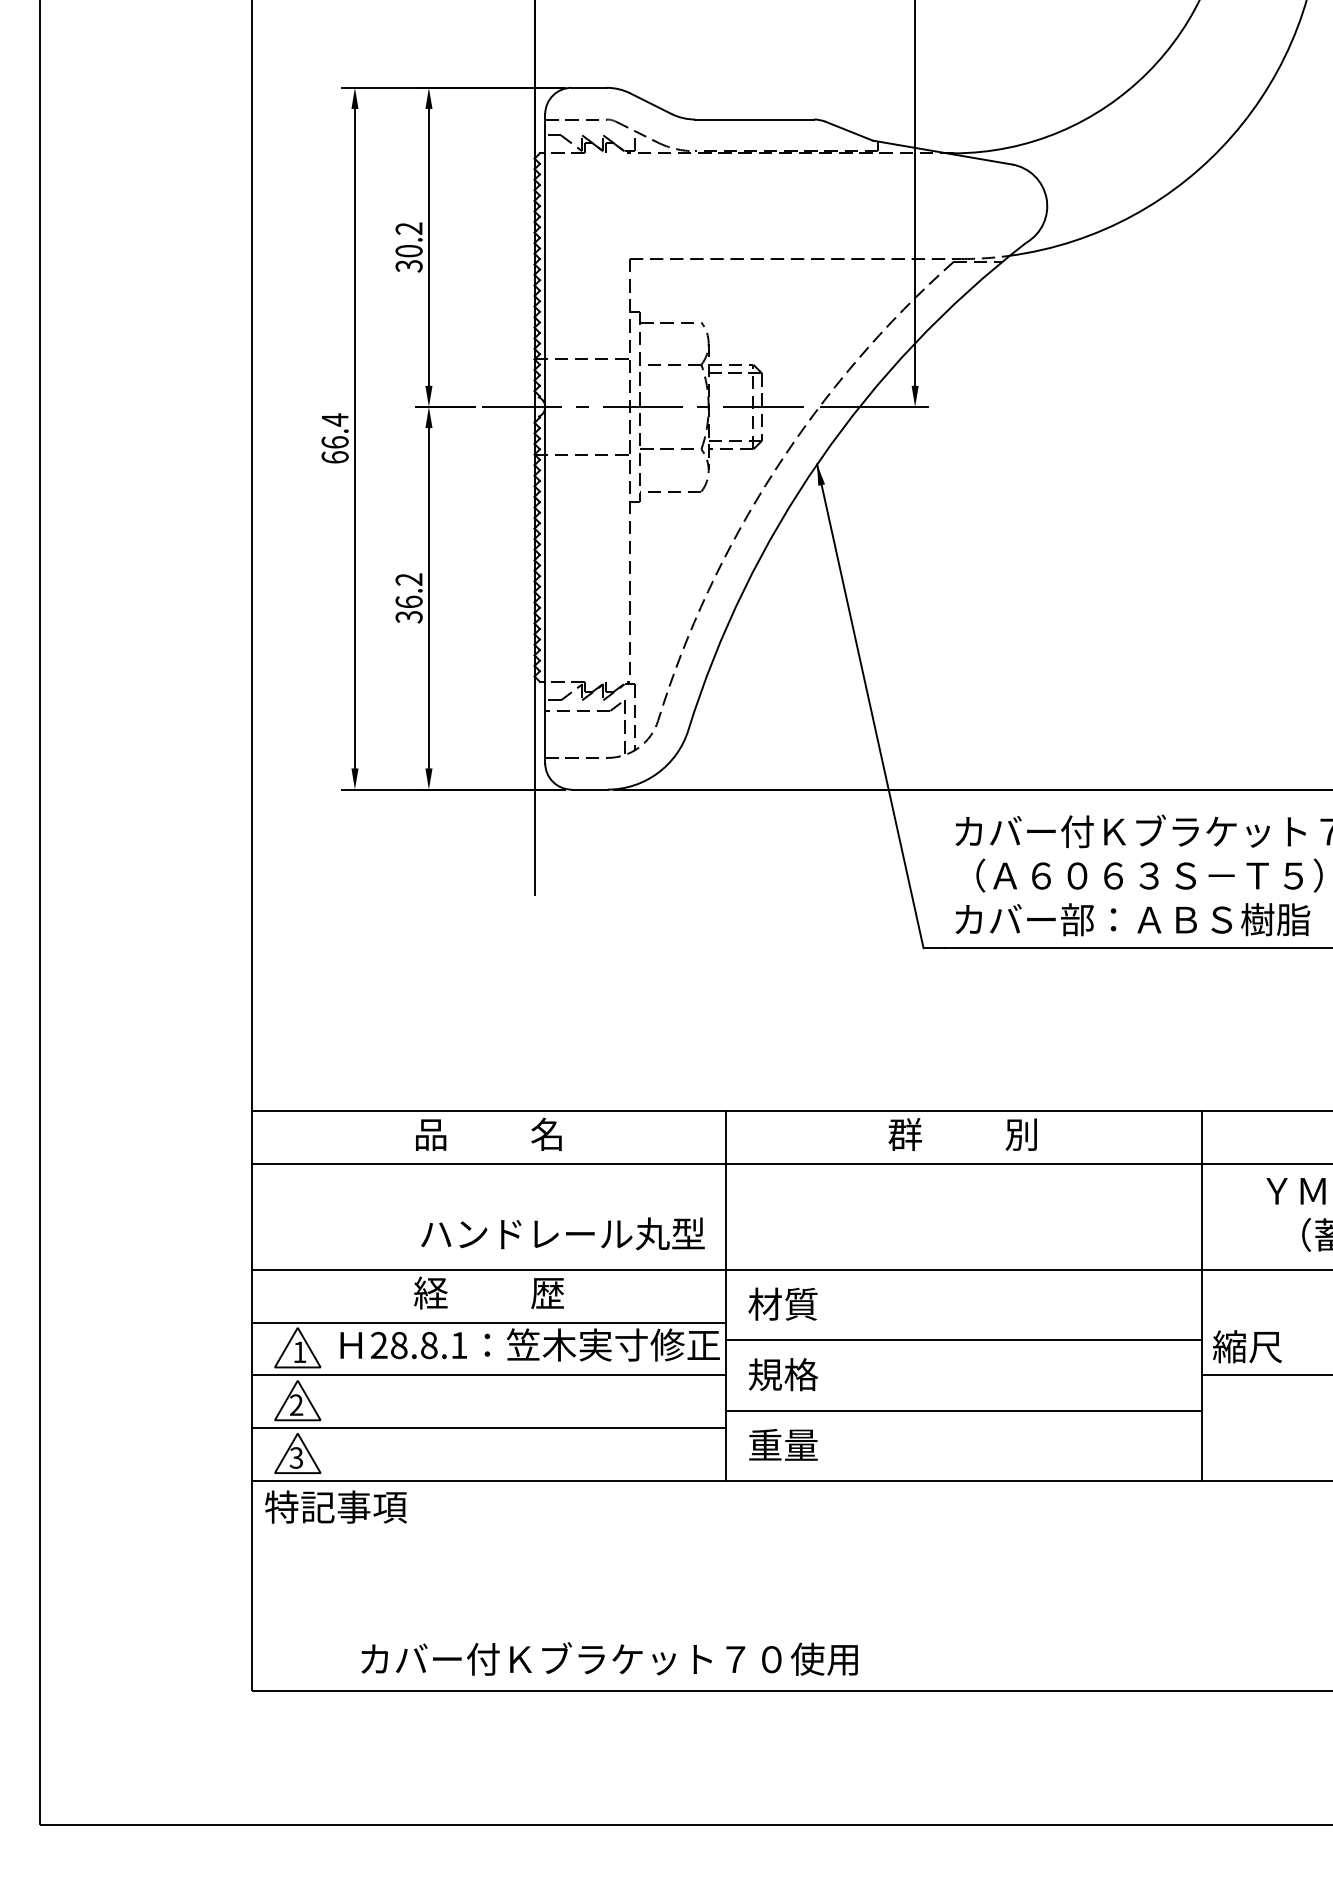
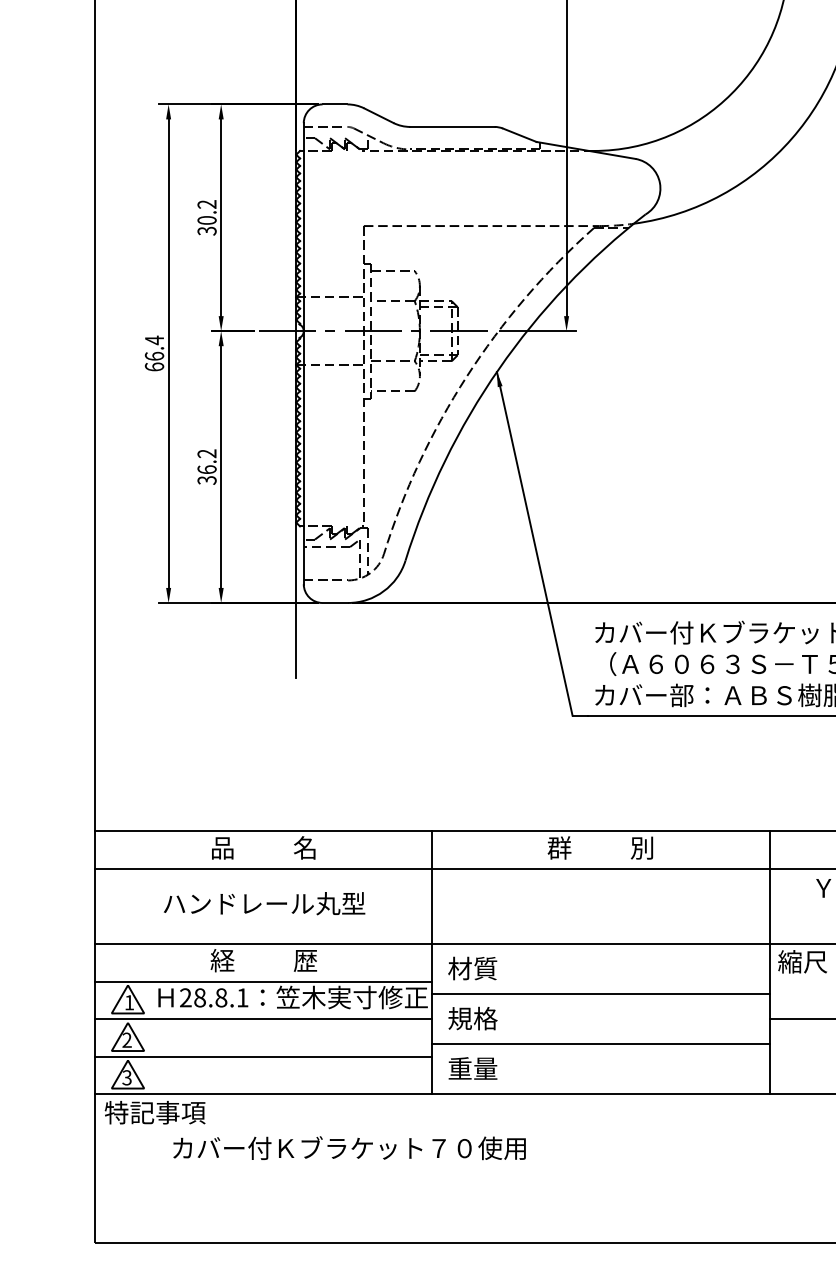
text: (562, 1233) -> (264, 903), moved
text: (1247, 1346) -> (802, 961), moved
text: (609, 1658) -> (349, 1147), moved

